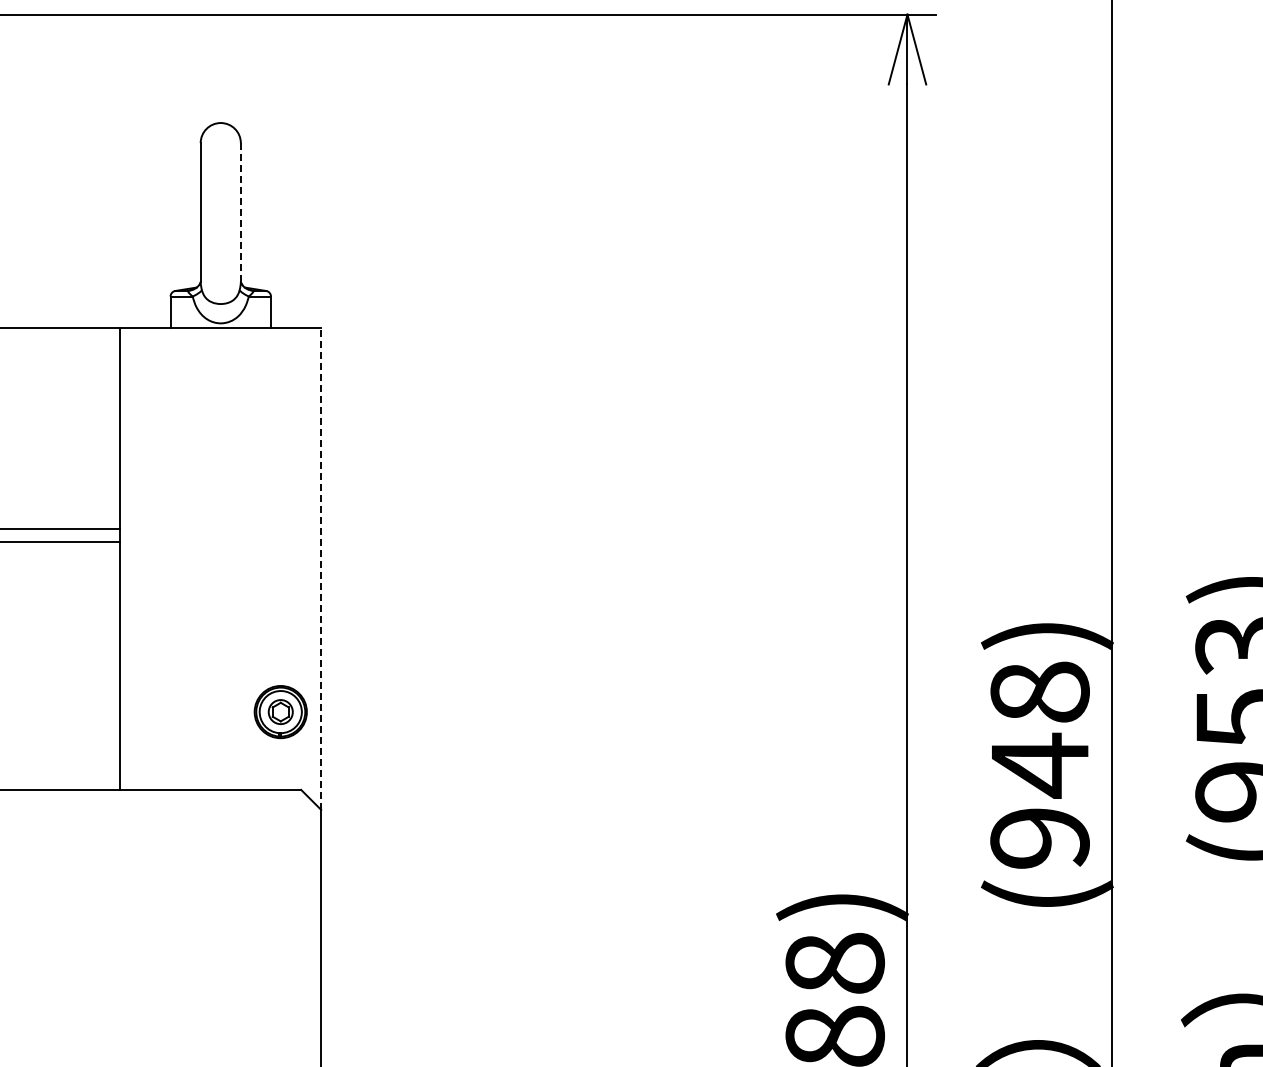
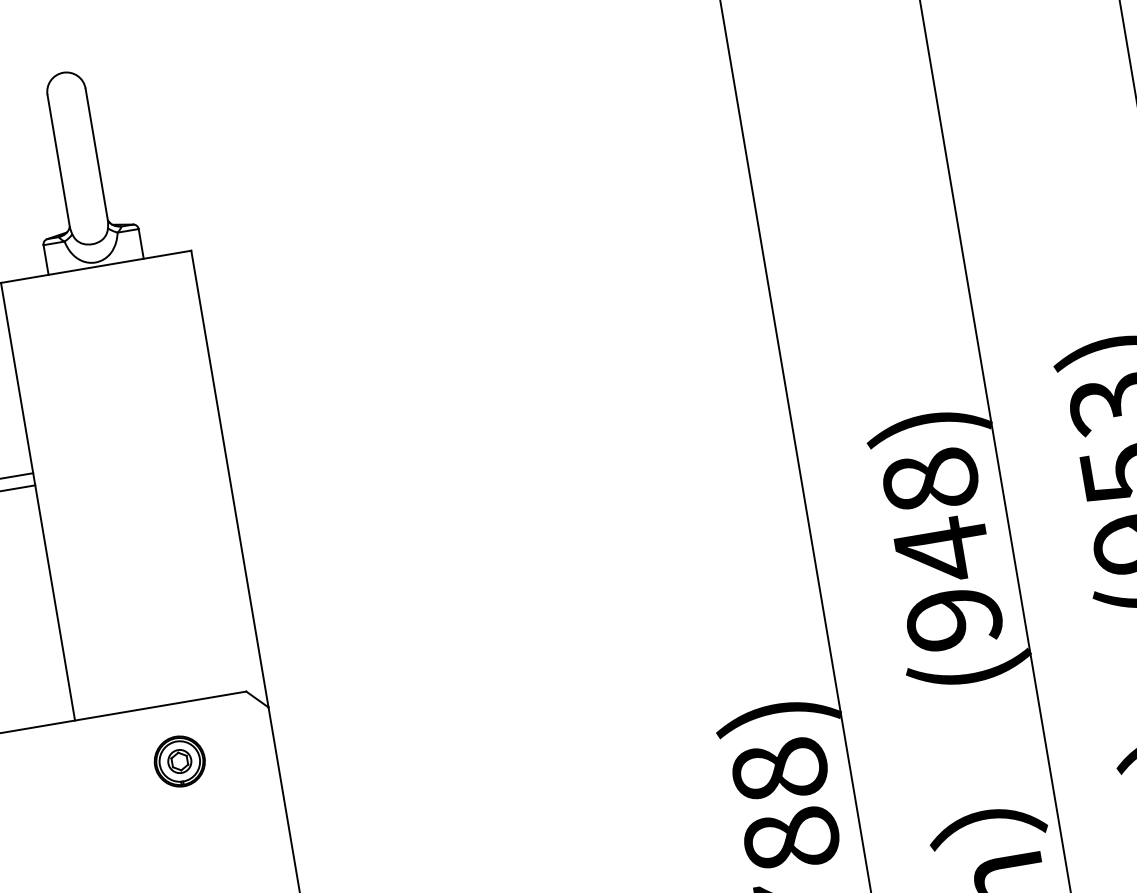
line: (240, 212) -> (96, 154), dashed -> solid
line: (321, 568) -> (230, 478), dashed -> solid
part: (280, 712) -> (179, 761), moved

